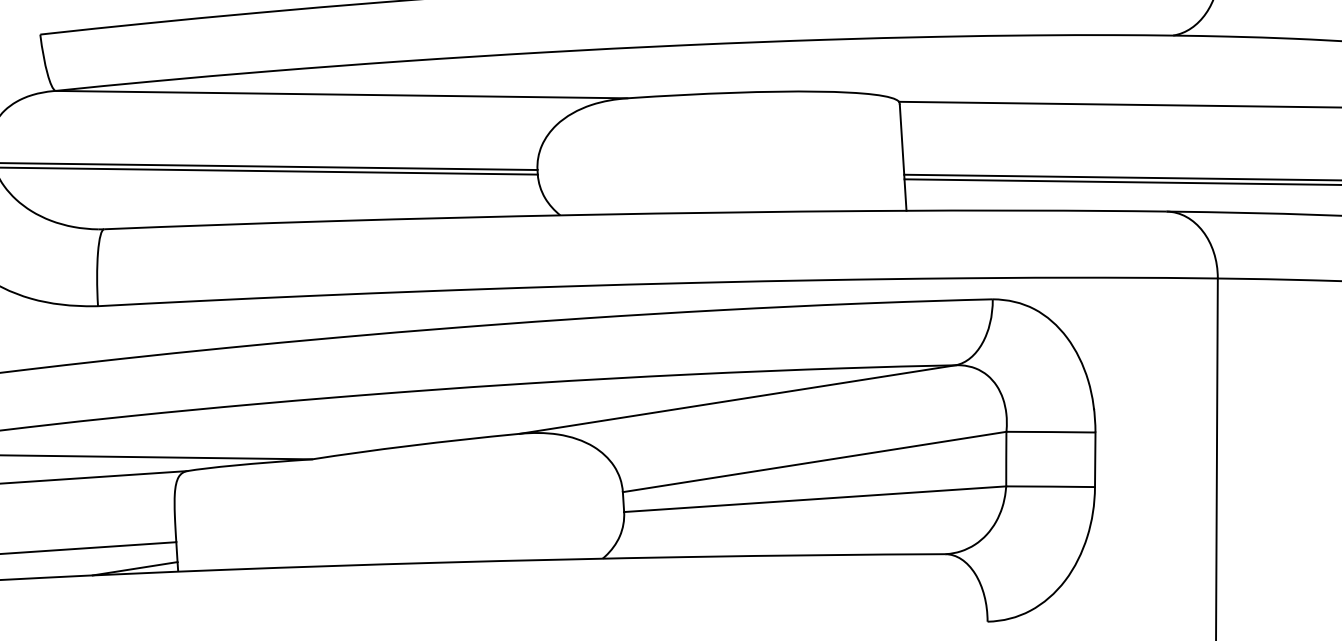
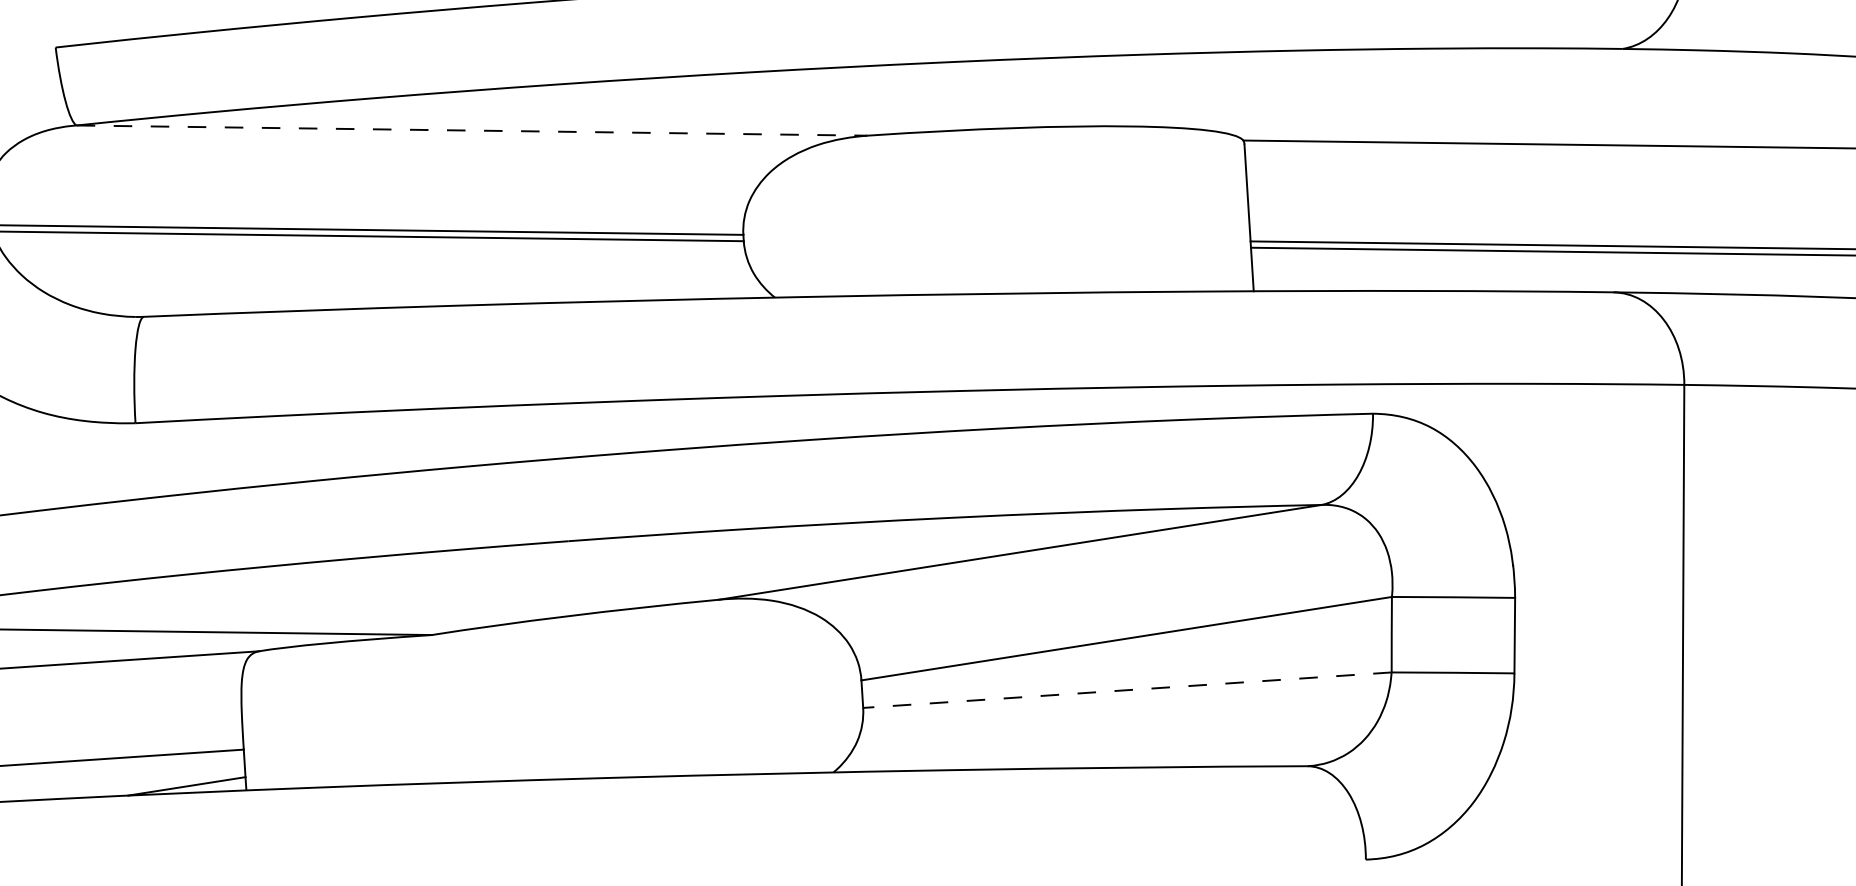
line: (341, 94) -> (472, 130), solid -> dashed
line: (815, 499) -> (1127, 690), solid -> dashed

